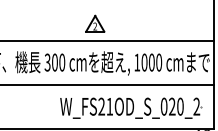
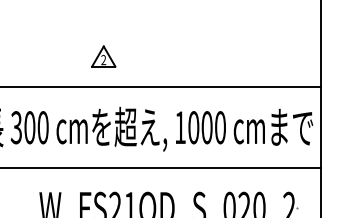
part: (95, 23) -> (104, 56), size x0.7

